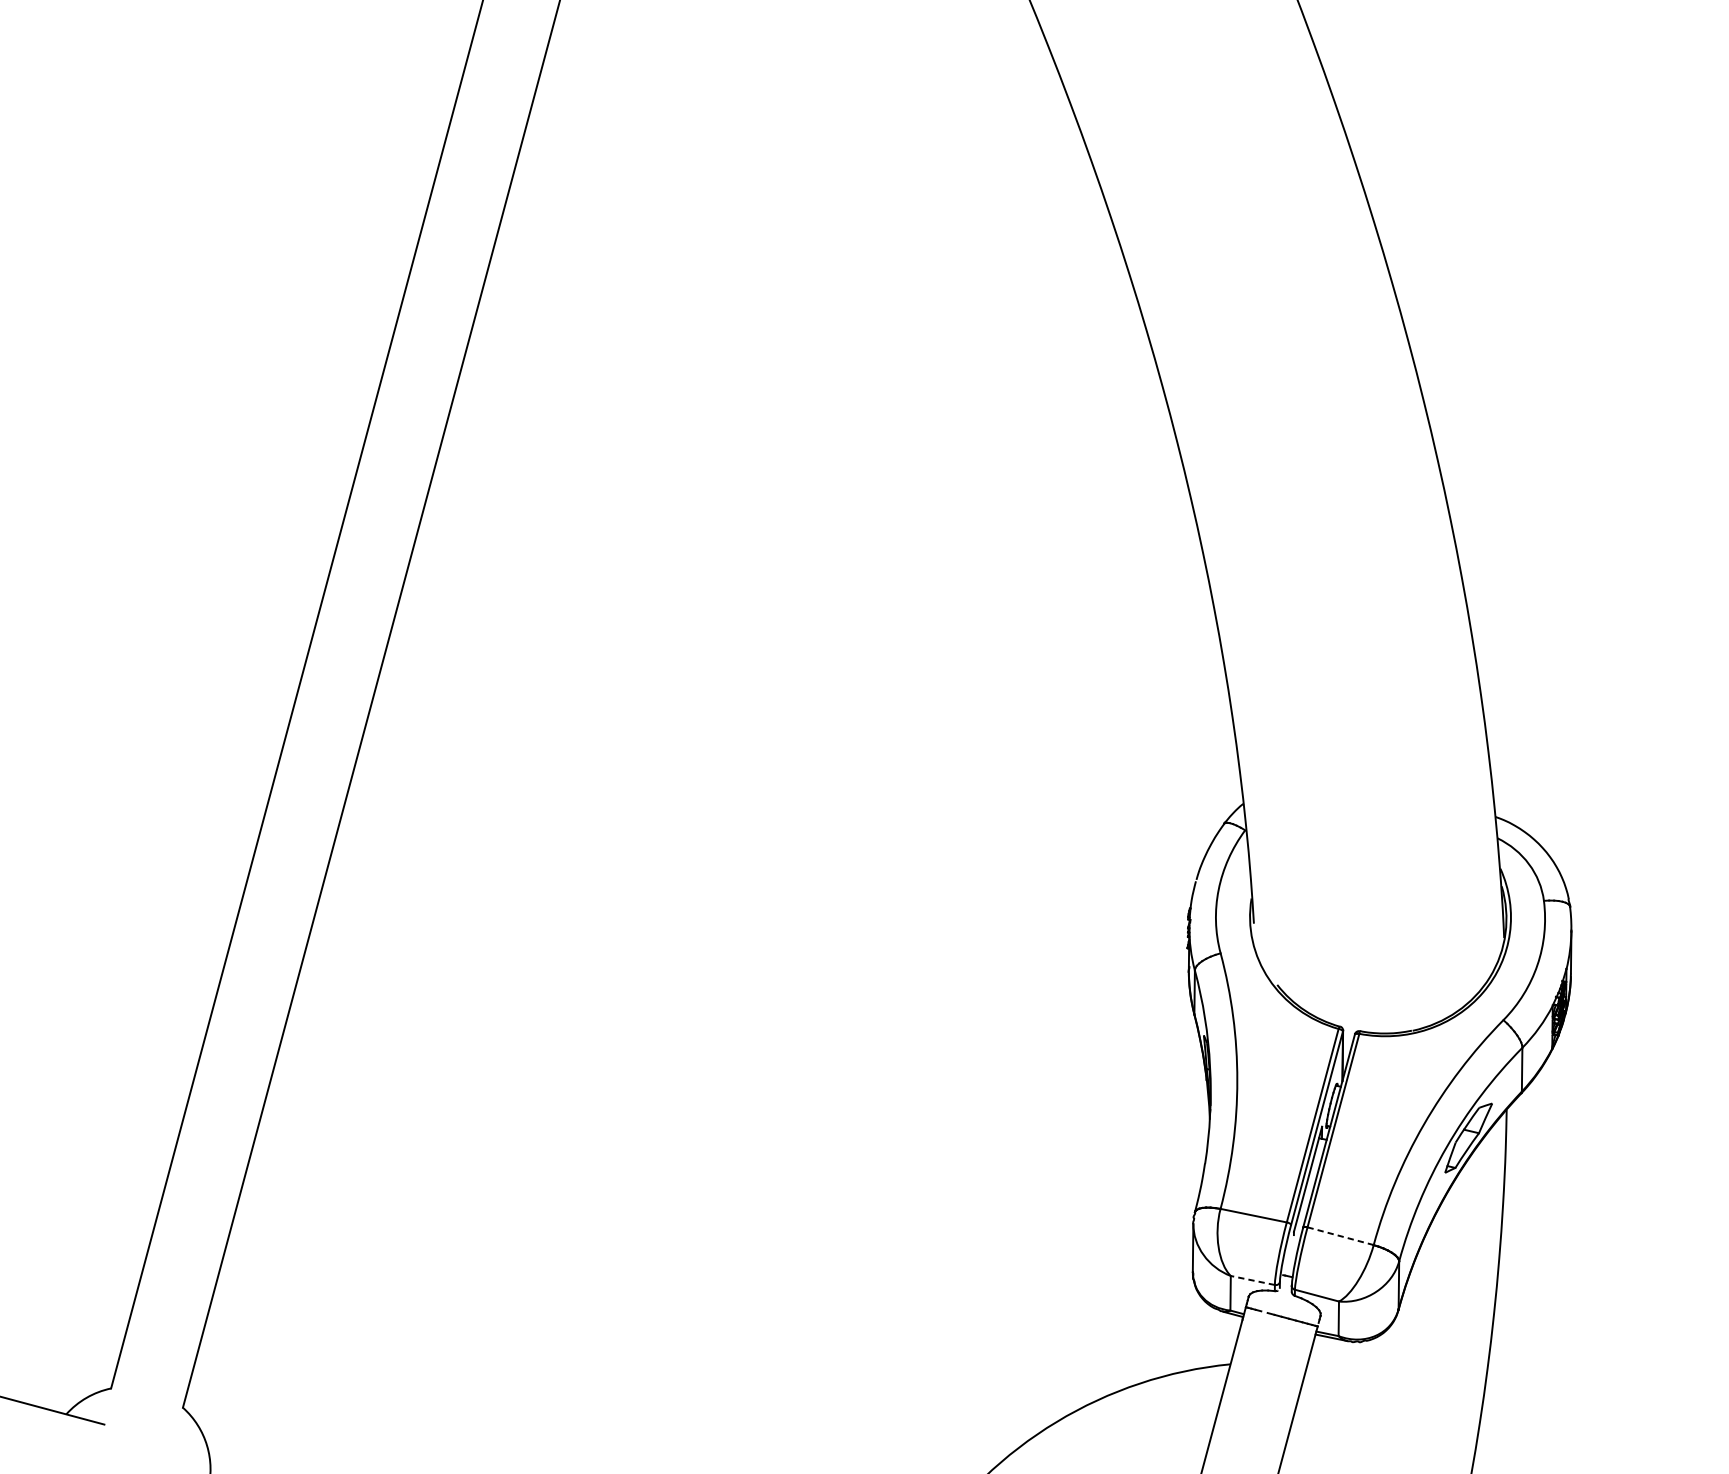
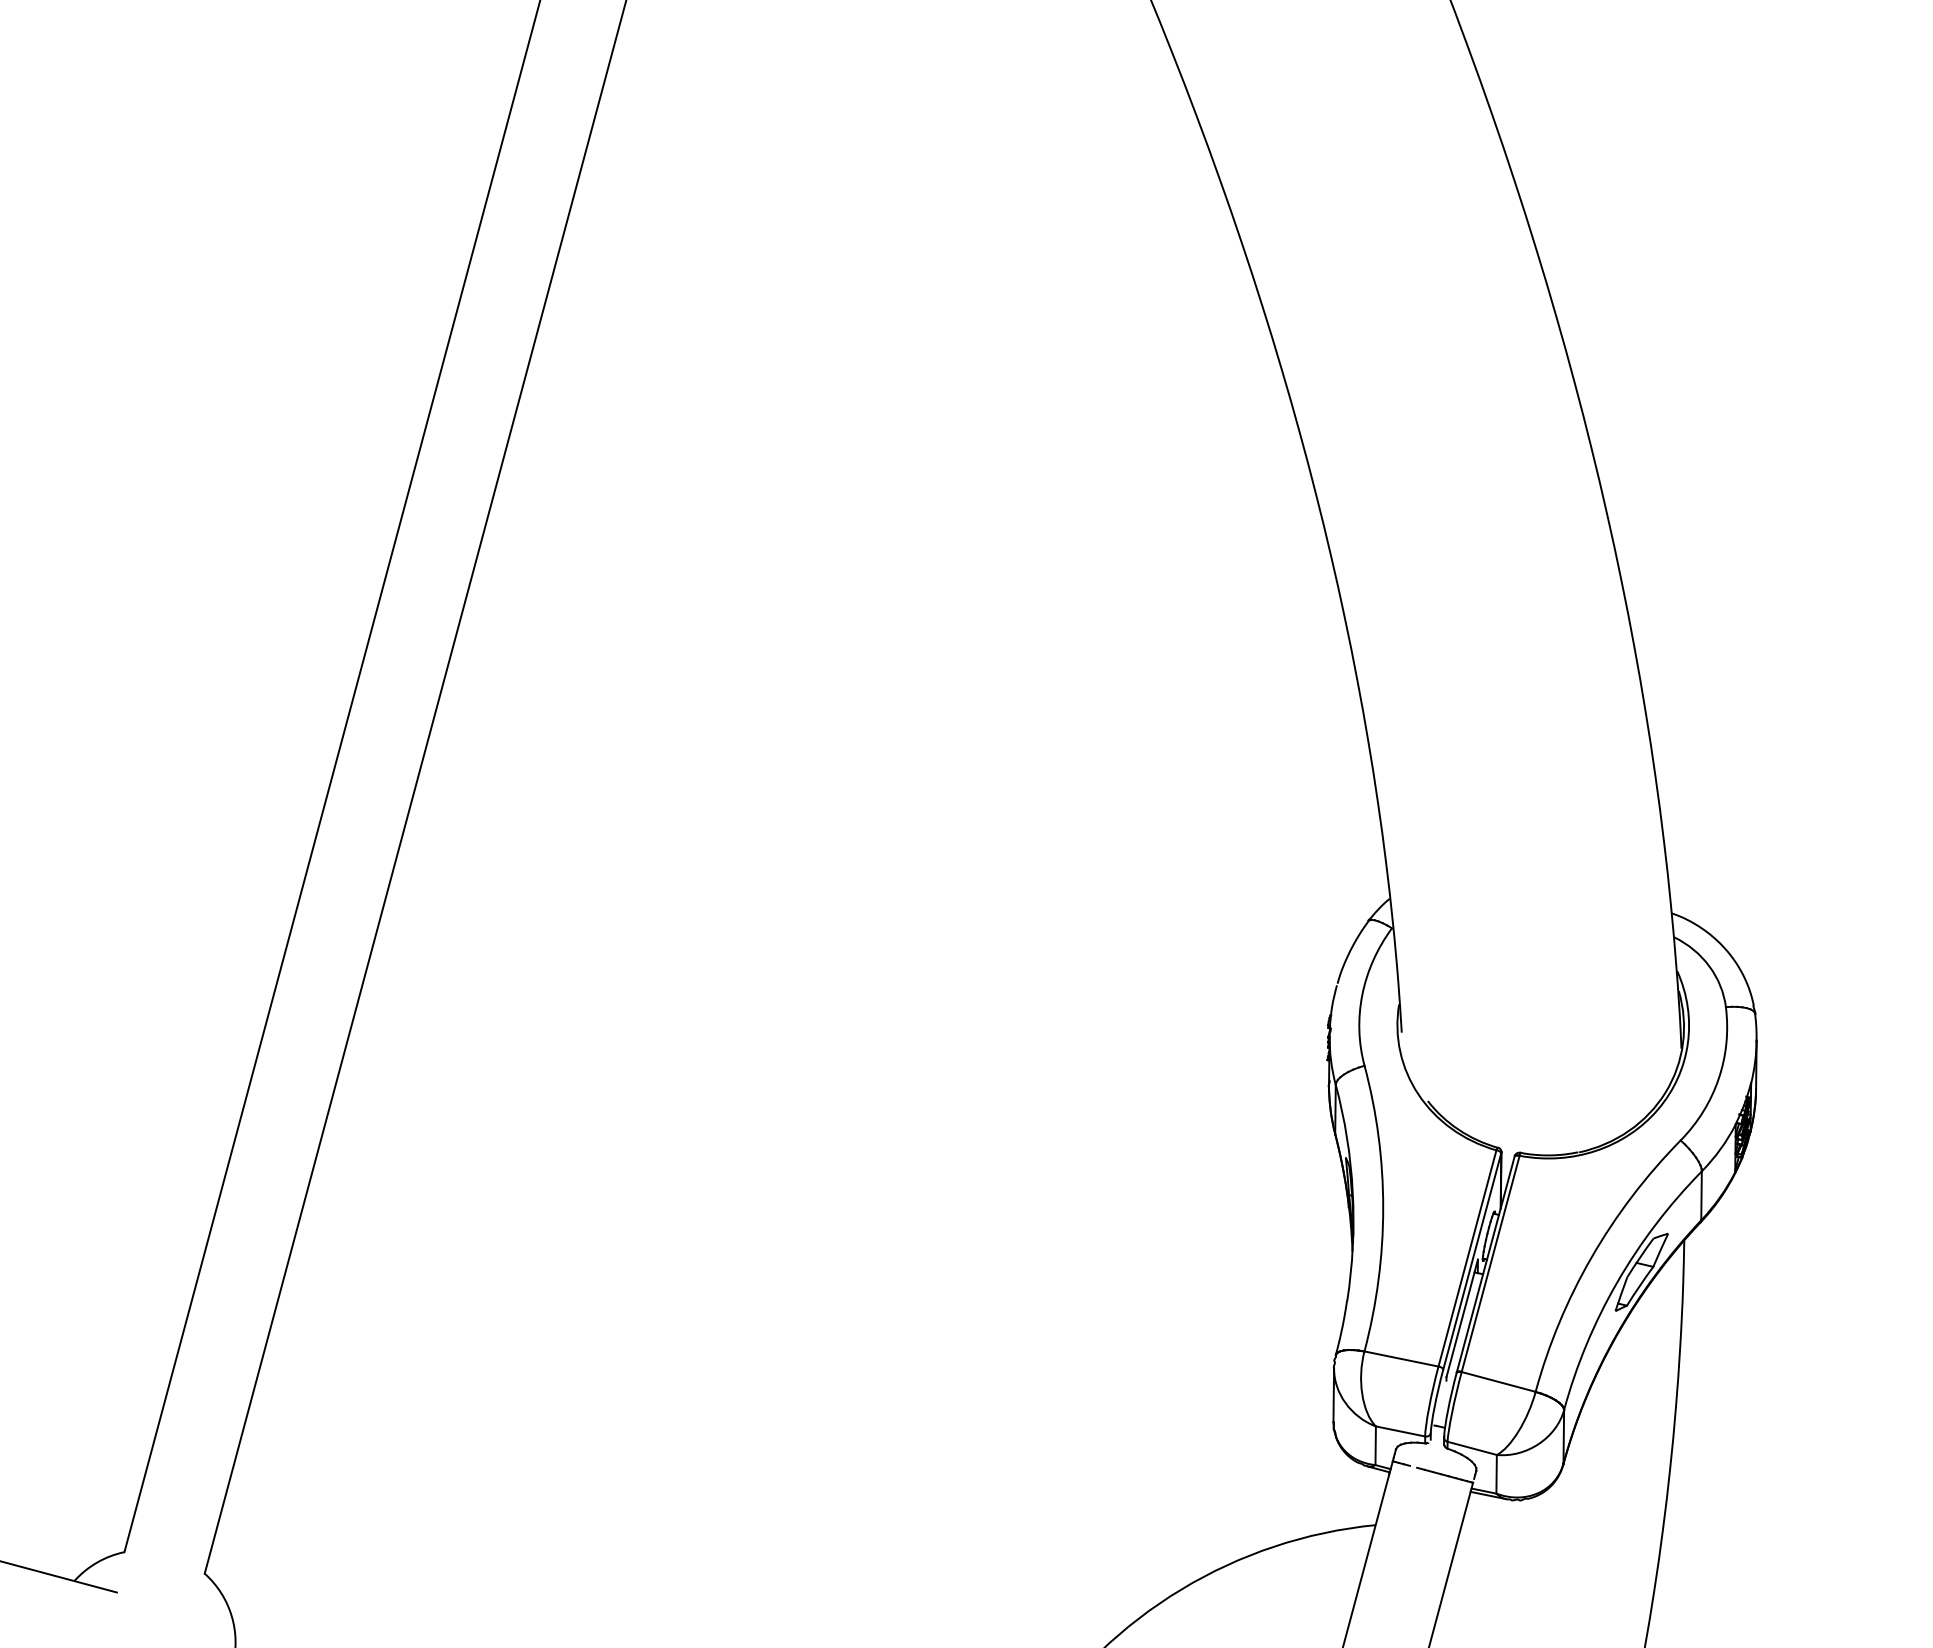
line: (1341, 1236) -> (1499, 1382), dashed -> solid
line: (1252, 1280) -> (1400, 1431), dashed -> solid

